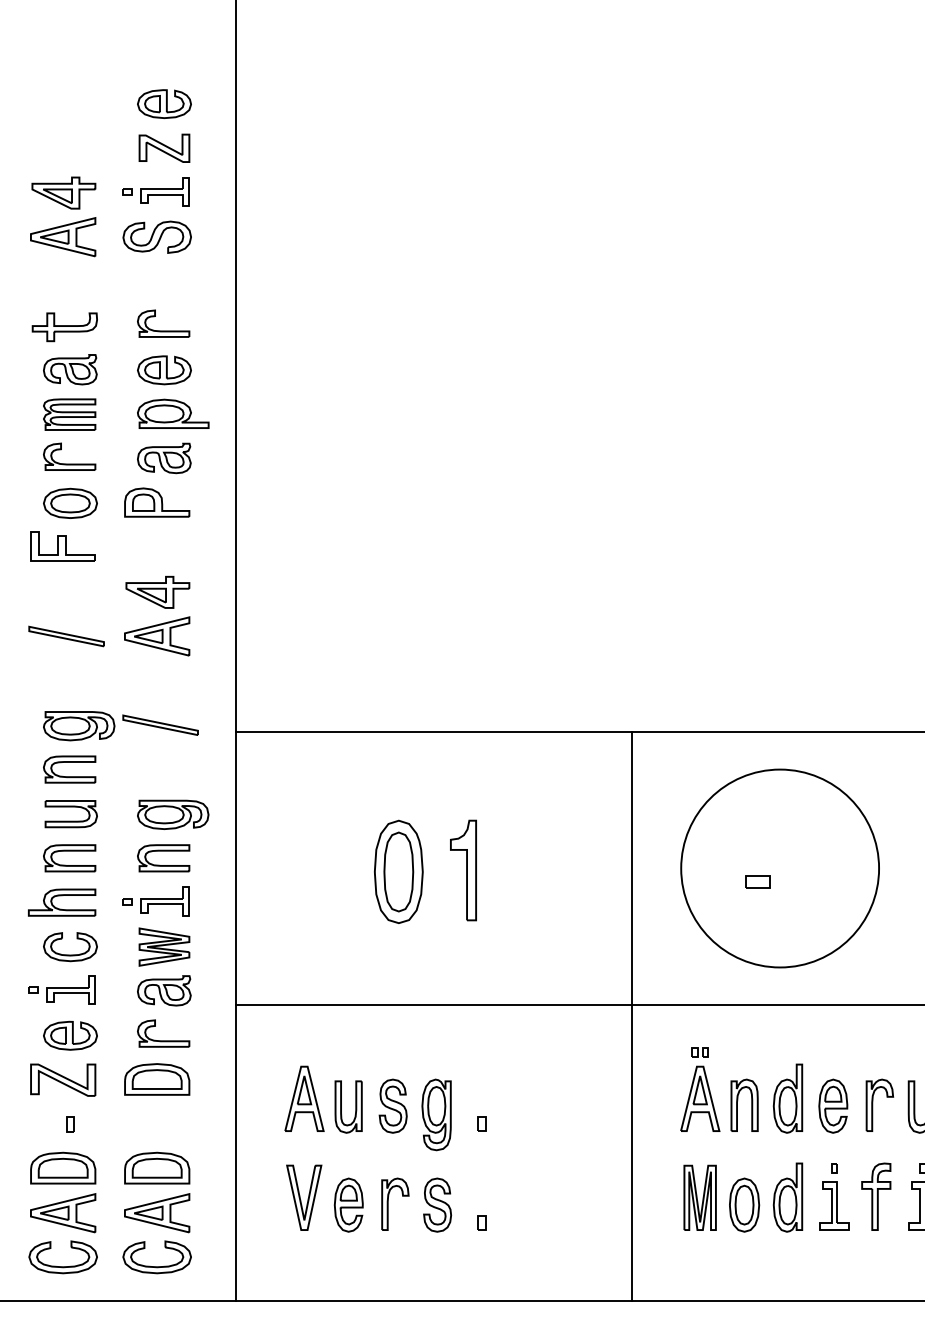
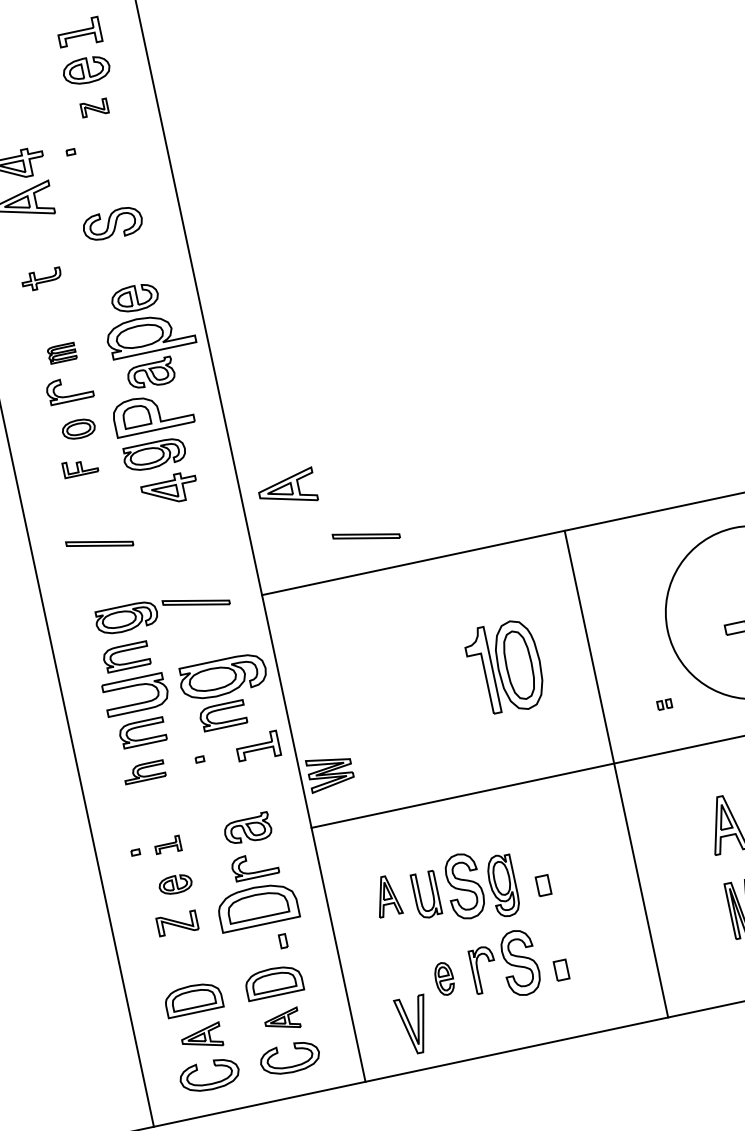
part: (164, 147) -> (94, 107), size x0.6
part: (164, 191) -> (78, 33), moved
part: (156, 236) -> (112, 223), moved
part: (64, 327) -> (41, 279), size x0.7
part: (163, 330) -> (126, 264), removed
part: (70, 369) -> (54, 314), removed
part: (173, 413) -> (150, 333), size x1.4
part: (69, 414) -> (61, 353), size x0.6
part: (70, 502) -> (78, 428), size x0.7
part: (157, 502) -> (153, 412), size x1.4
part: (62, 546) -> (79, 467), size x0.6
part: (149, 550) -> (155, 455), added
part: (157, 636) -> (287, 489), moved
part: (366, 691) -> (366, 536), added
part: (70, 814) -> (135, 695), size x1.4
part: (173, 814) -> (223, 676), size x1.4
part: (398, 871) -> (518, 664), moved
part: (164, 901) -> (257, 747), moved
part: (62, 902) -> (144, 772), size x0.7
part: (164, 946) -> (330, 771), moved
part: (70, 954) -> (160, 815), removed
part: (70, 989) -> (167, 845), size x0.6
line: (631, 1016) -> (616, 773), moved
part: (70, 1035) -> (175, 884), size x0.7
part: (699, 1052) -> (664, 704), moved
part: (63, 1079) -> (177, 923), size x0.7
part: (157, 1079) -> (258, 906), size x1.4
part: (304, 1098) -> (387, 895), size x0.7
part: (392, 1105) -> (463, 885), size x1.4
part: (481, 1123) -> (543, 884), size x1.6
part: (70, 1124) -> (283, 941), moved
part: (304, 1197) -> (414, 1024), moved
part: (348, 1204) -> (444, 978), size x0.7
part: (437, 1204) -> (520, 962), size x1.4
part: (63, 1213) -> (201, 1037), size x0.7
part: (157, 1213) -> (282, 1020), size x0.6
part: (481, 1222) -> (561, 969), size x1.6

